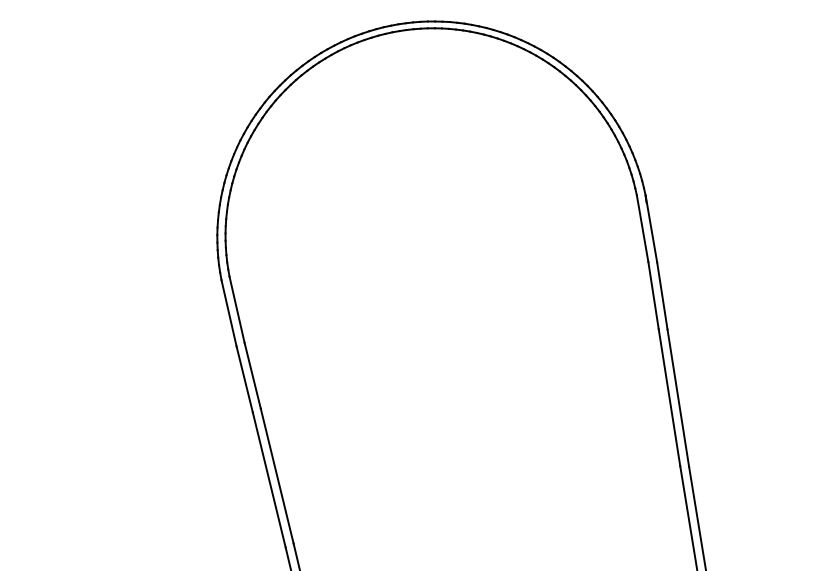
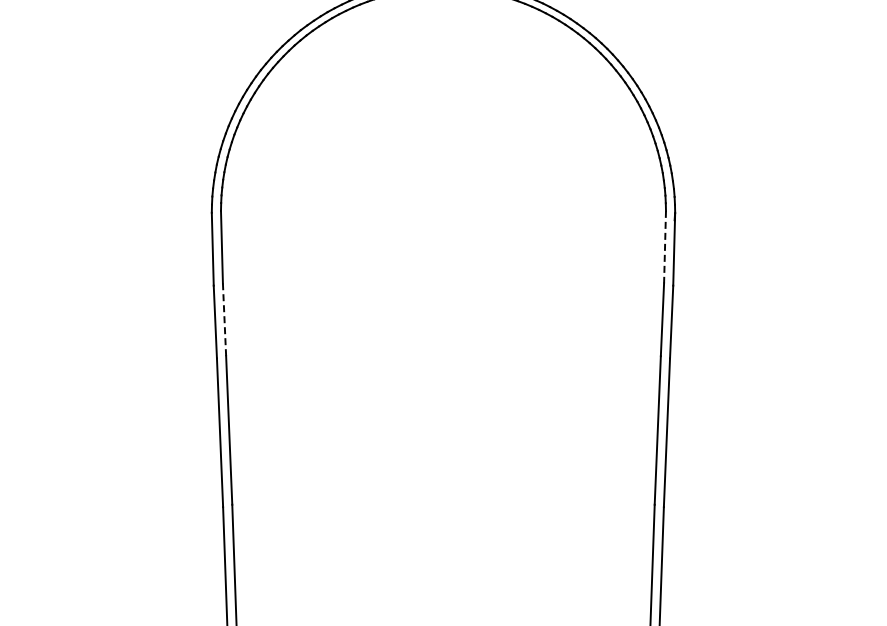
line: (643, 228) -> (665, 247), solid -> dashed
line: (252, 375) -> (224, 319), solid -> dashed

